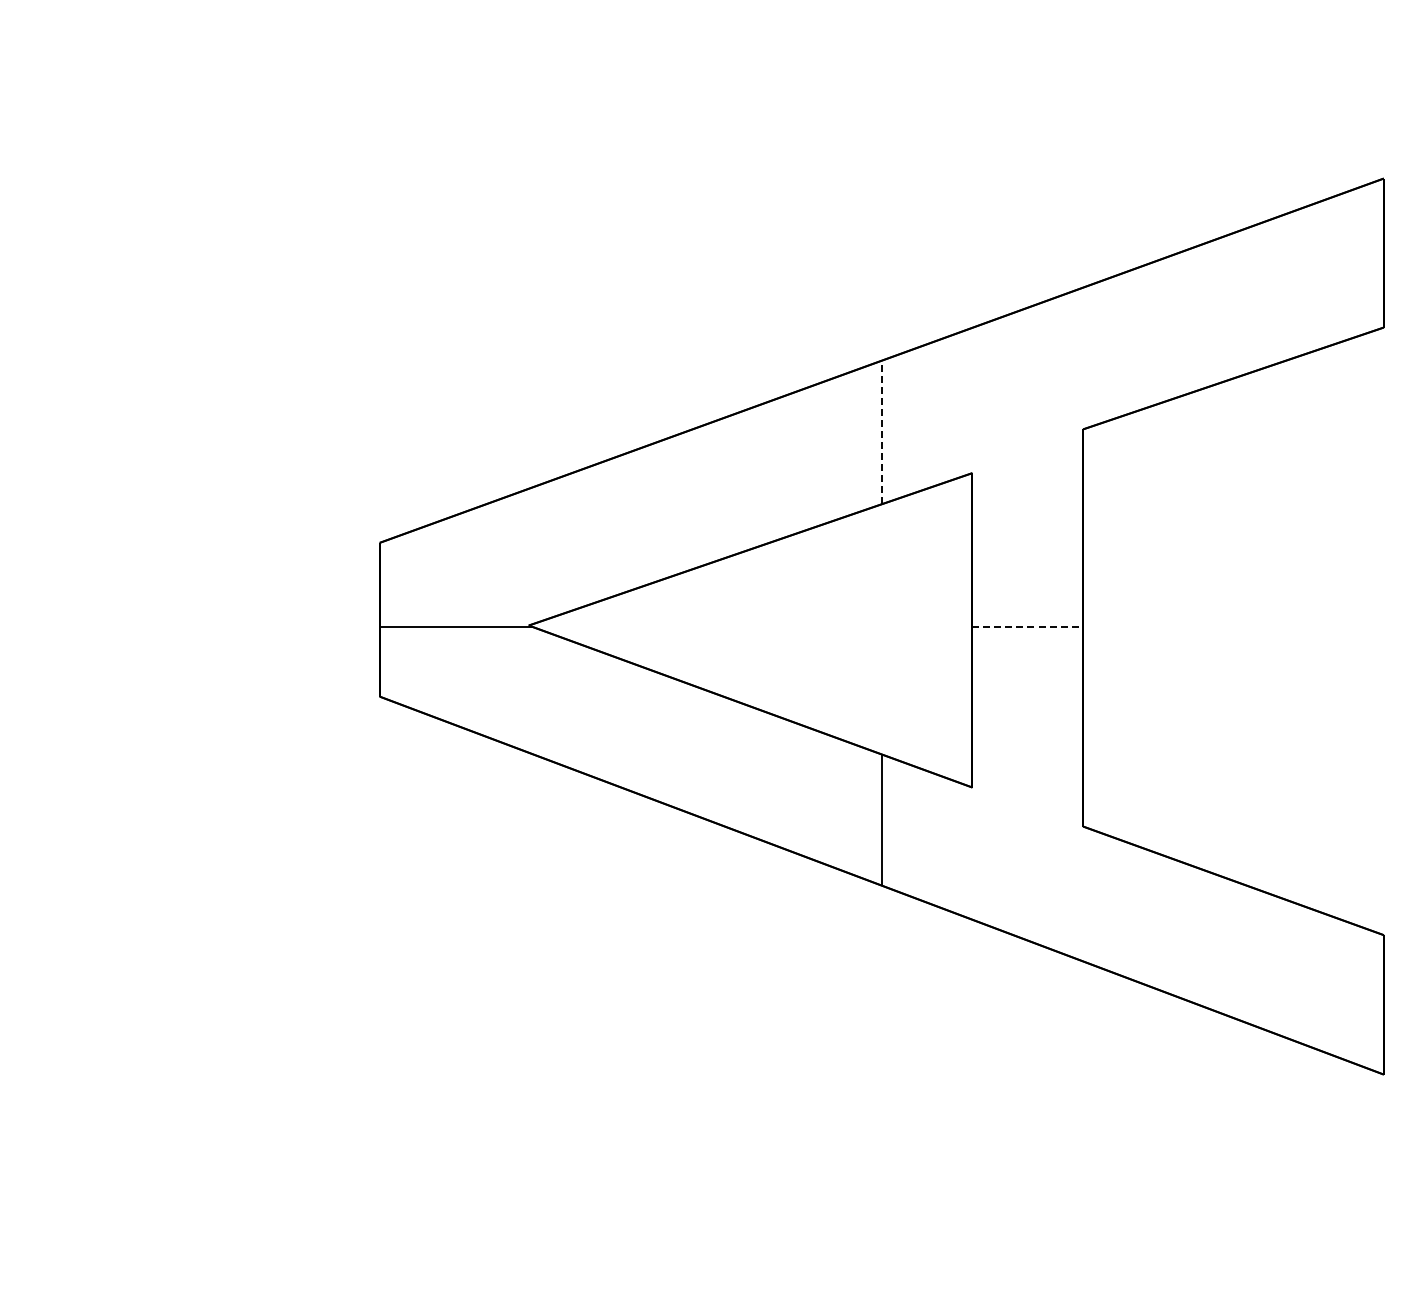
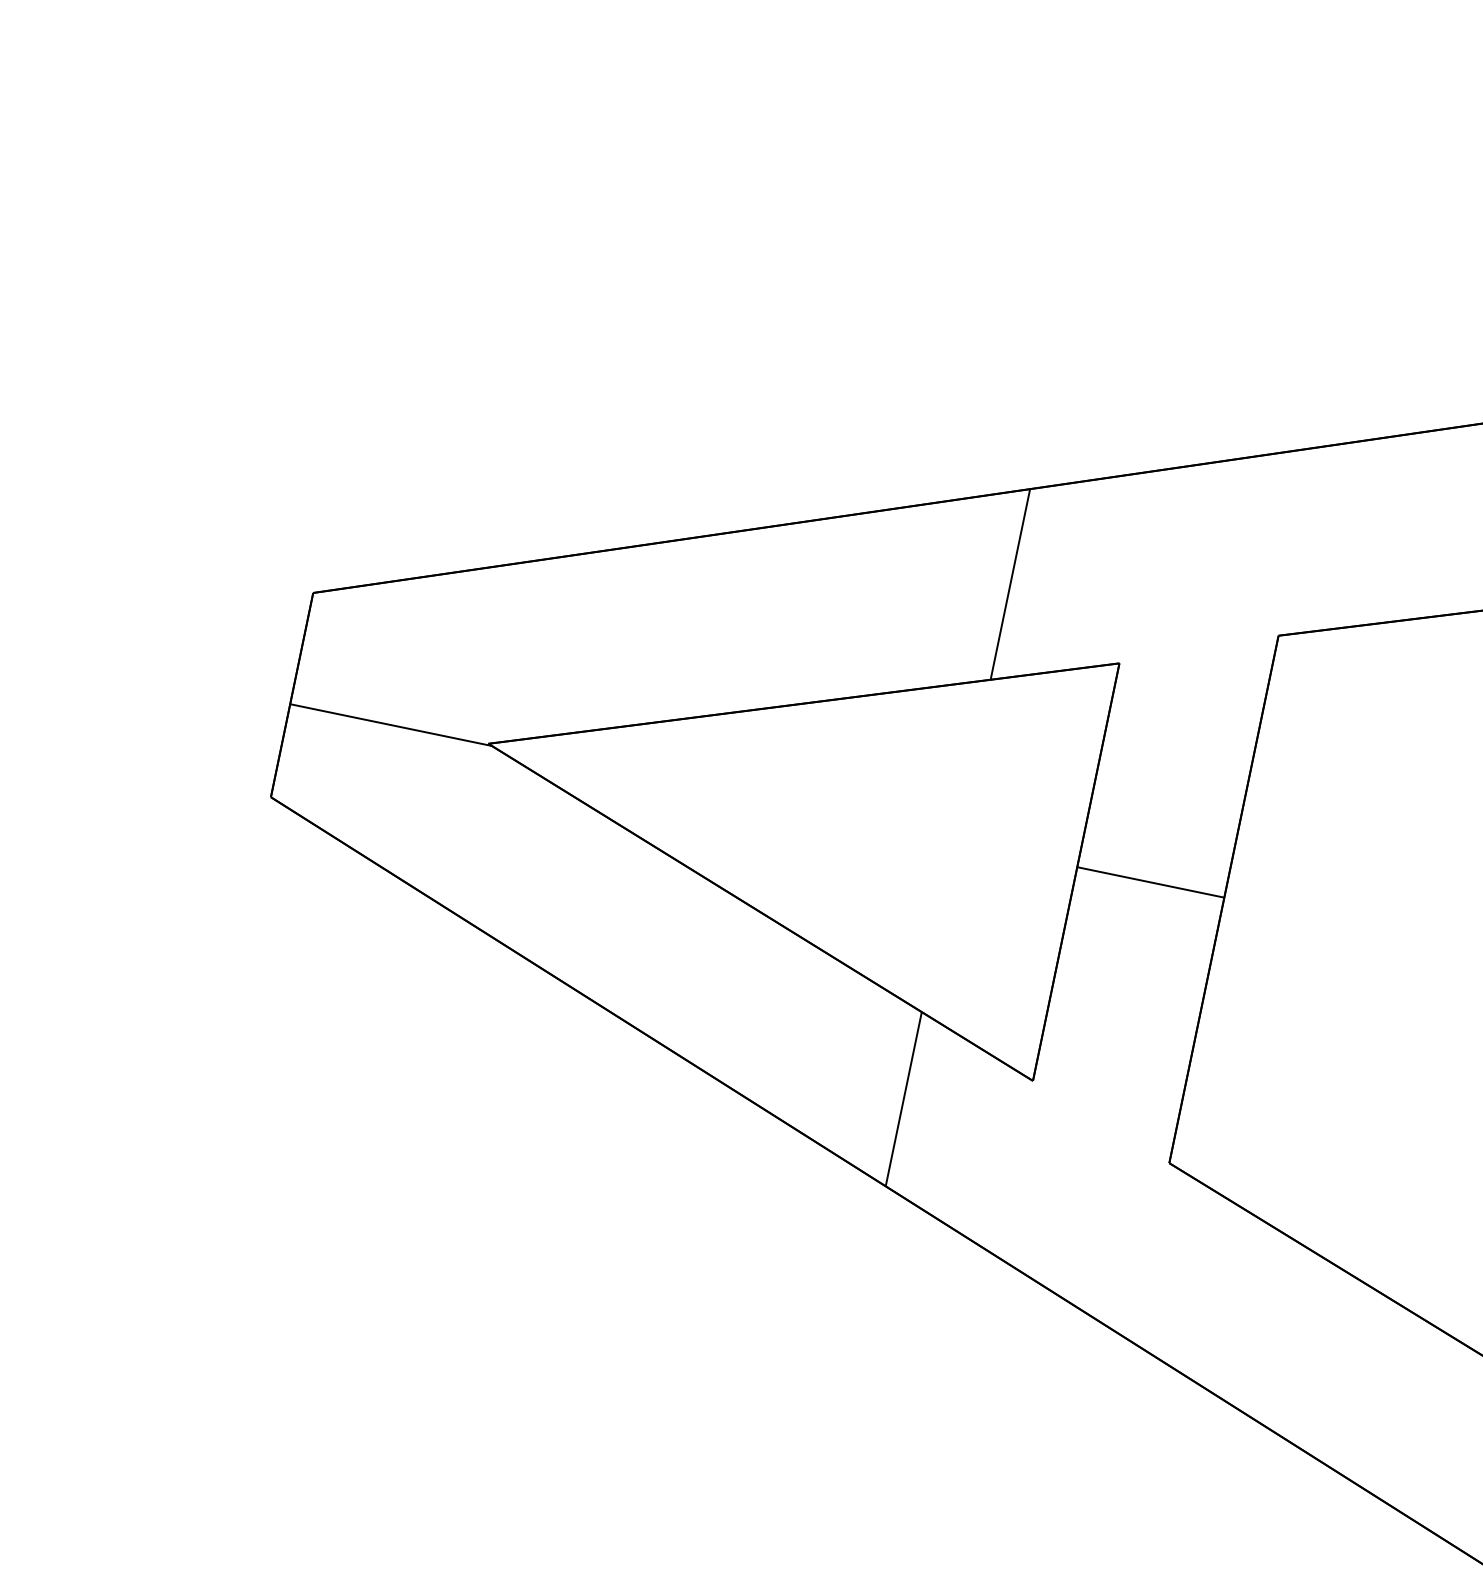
line: (881, 432) -> (1009, 584), dashed -> solid
line: (1028, 626) -> (1151, 882), dashed -> solid

